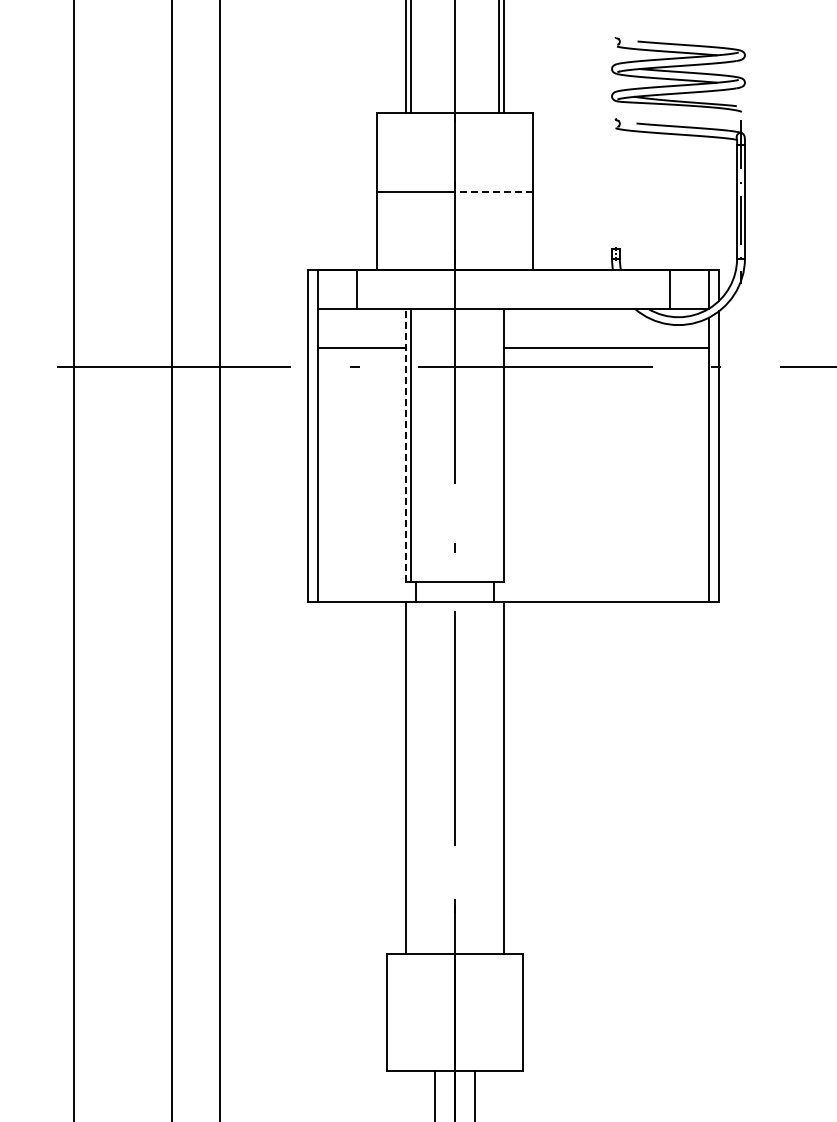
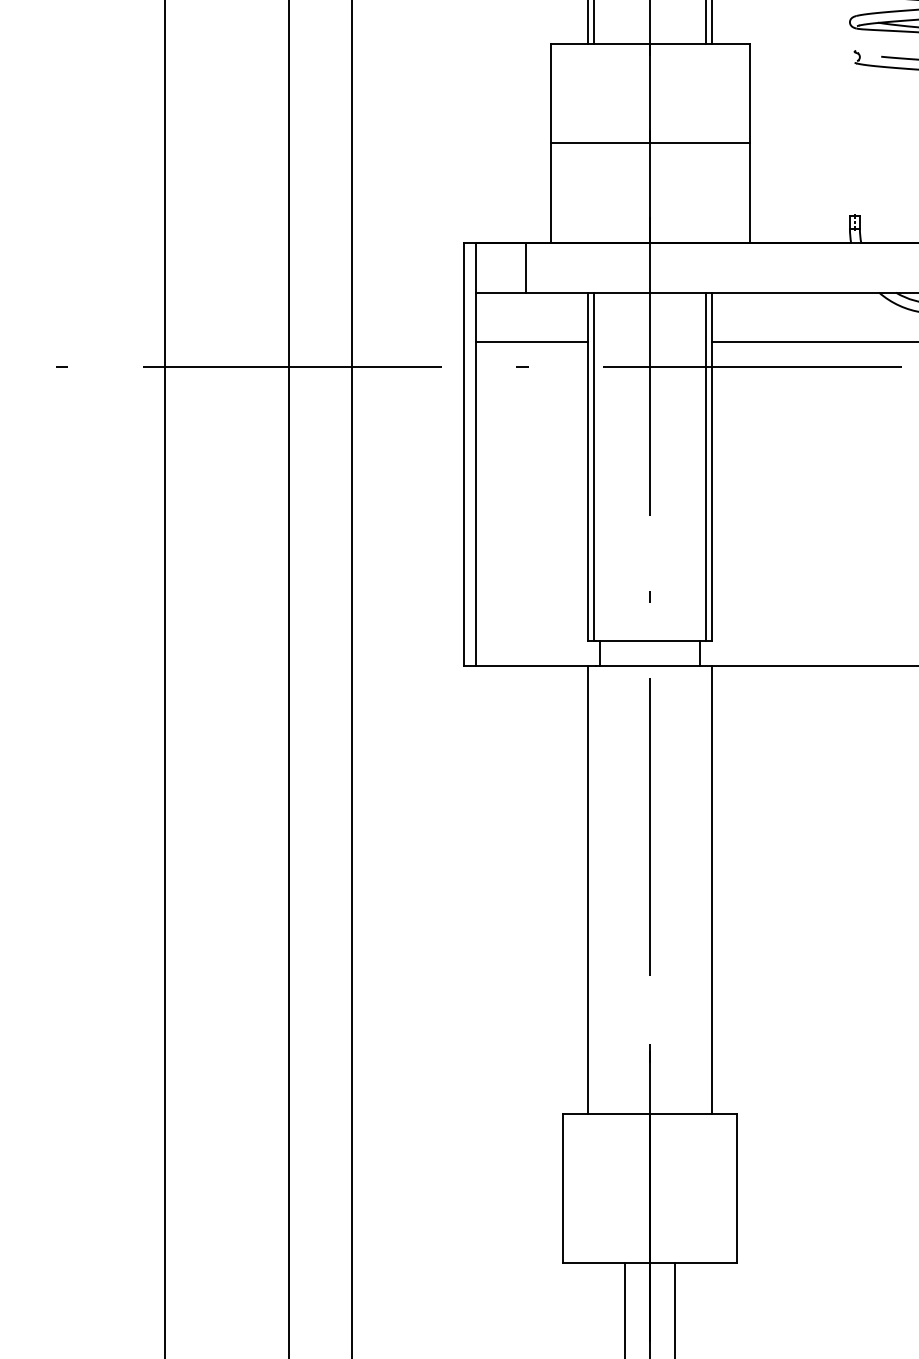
line: (493, 191) -> (699, 143), dashed -> solid
line: (406, 445) -> (588, 466), dashed -> solid
line: (499, 445) -> (706, 466), added

